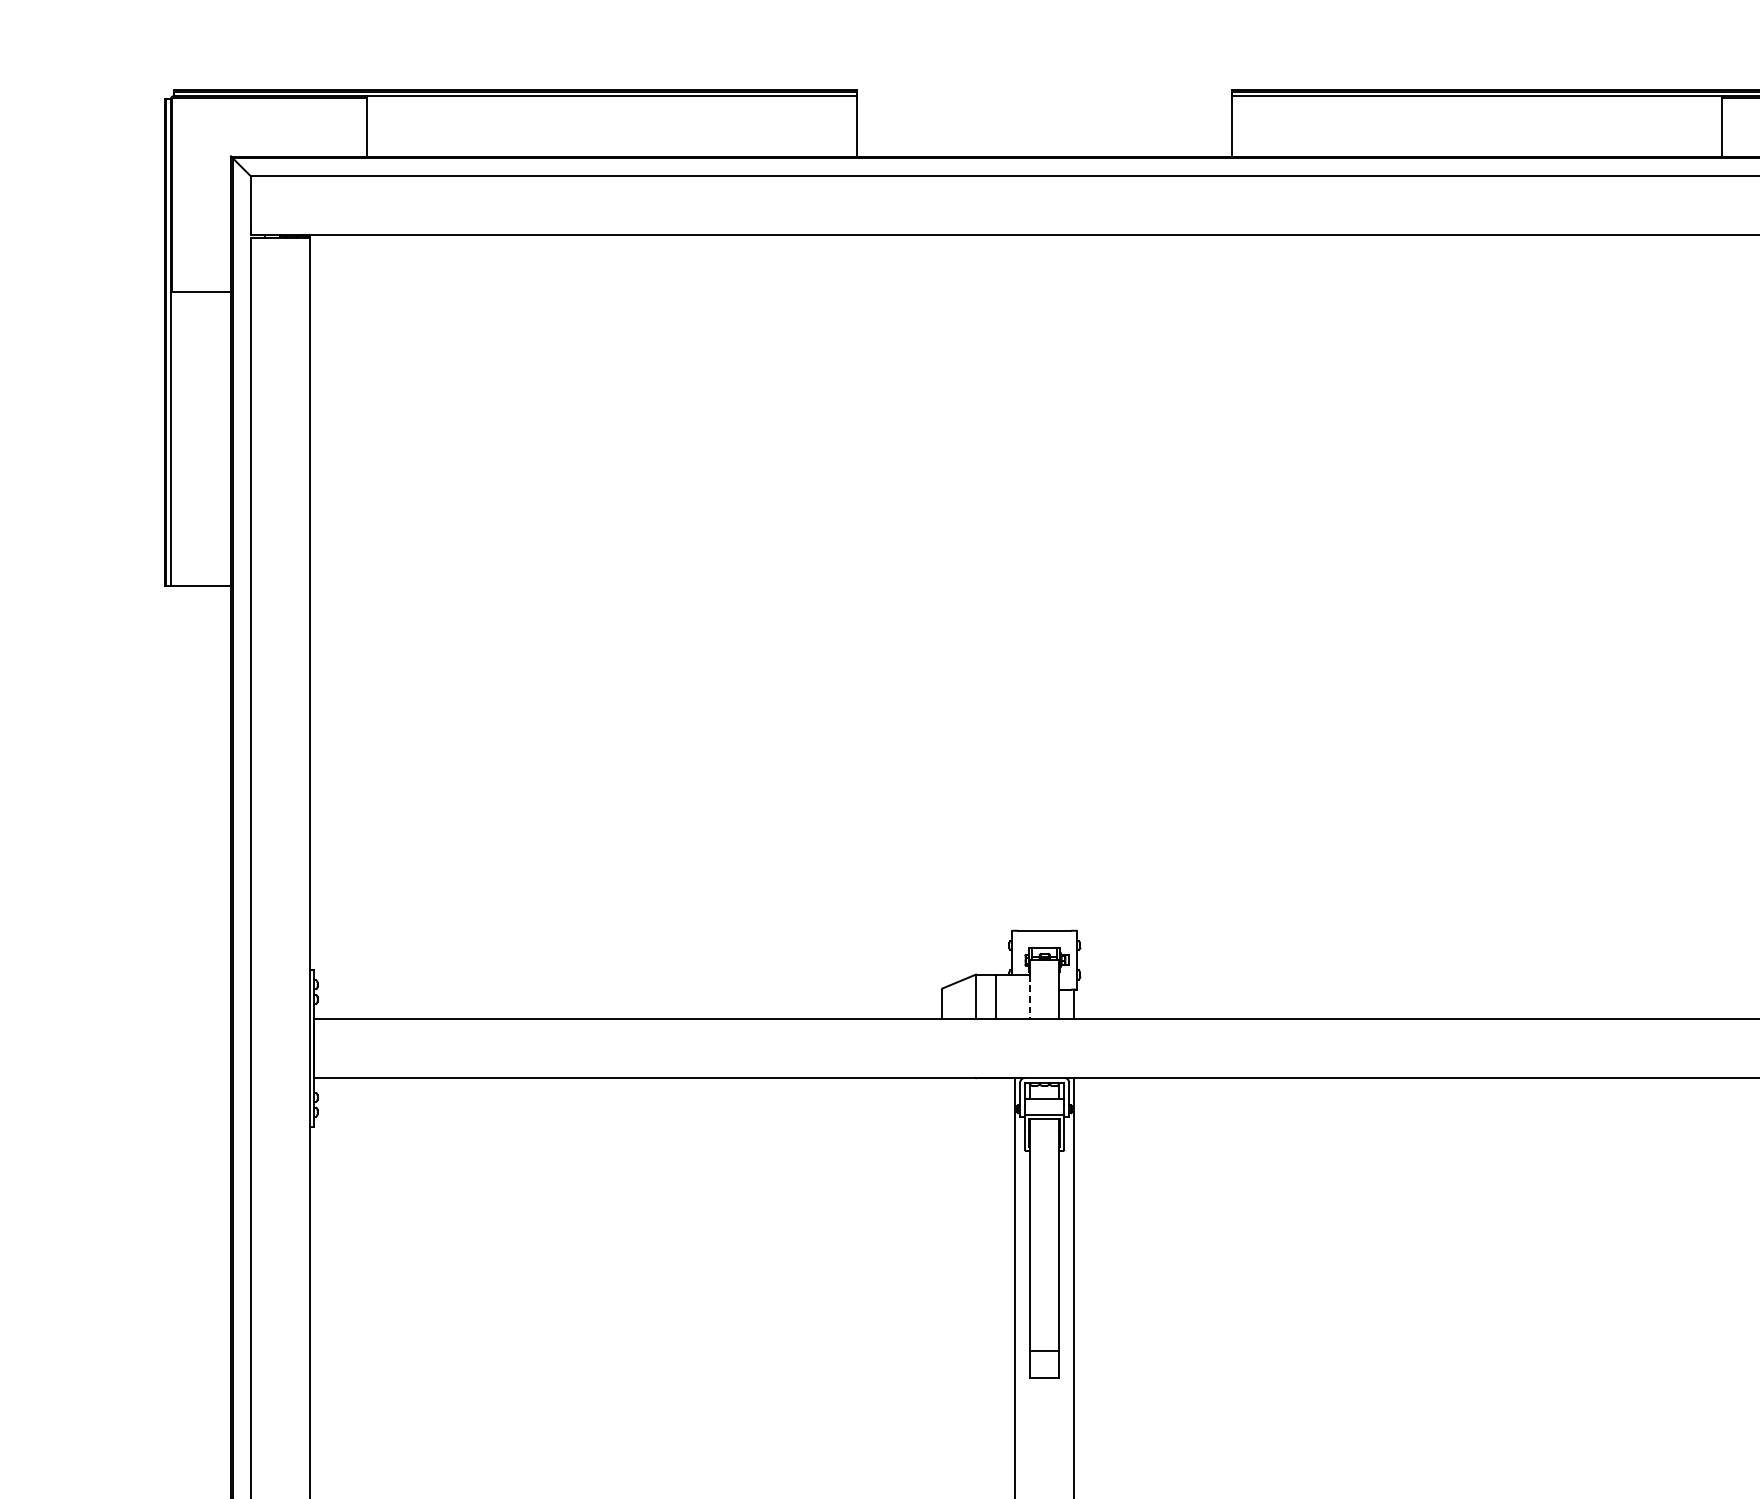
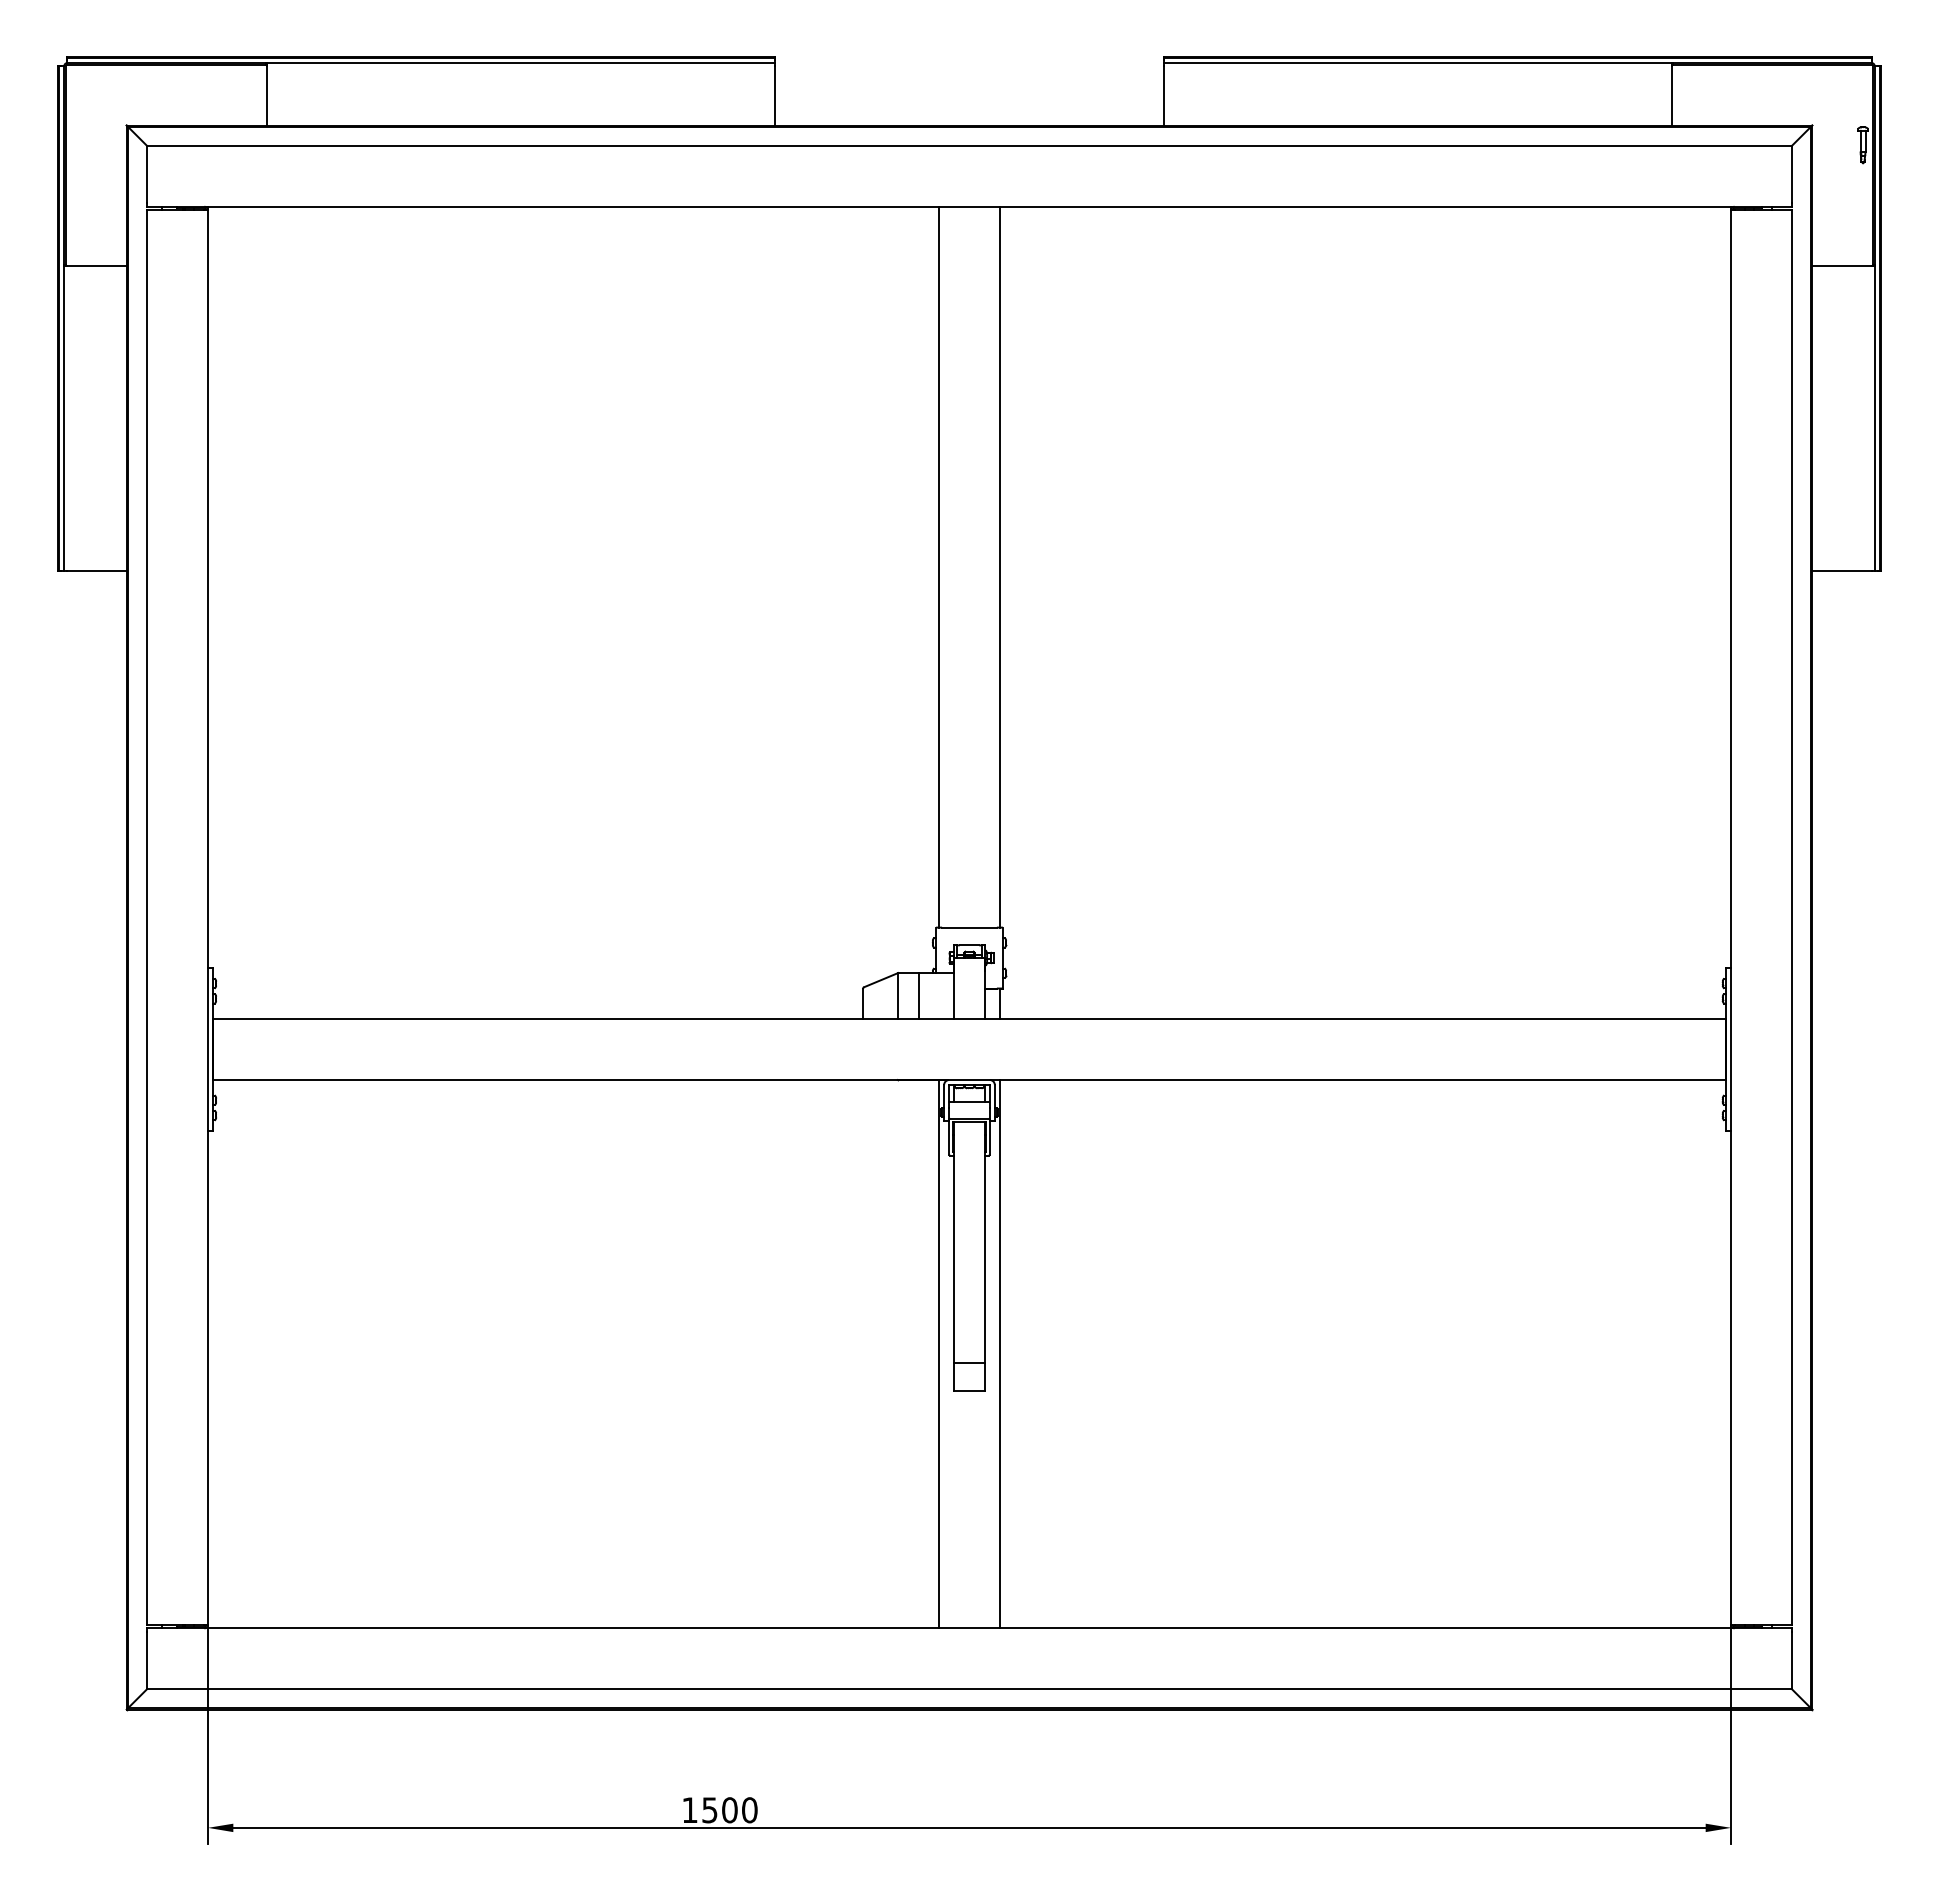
line: (1015, 582) -> (939, 566), added
line: (1073, 582) -> (999, 566), added
line: (1030, 997) -> (954, 996), dashed -> solid

